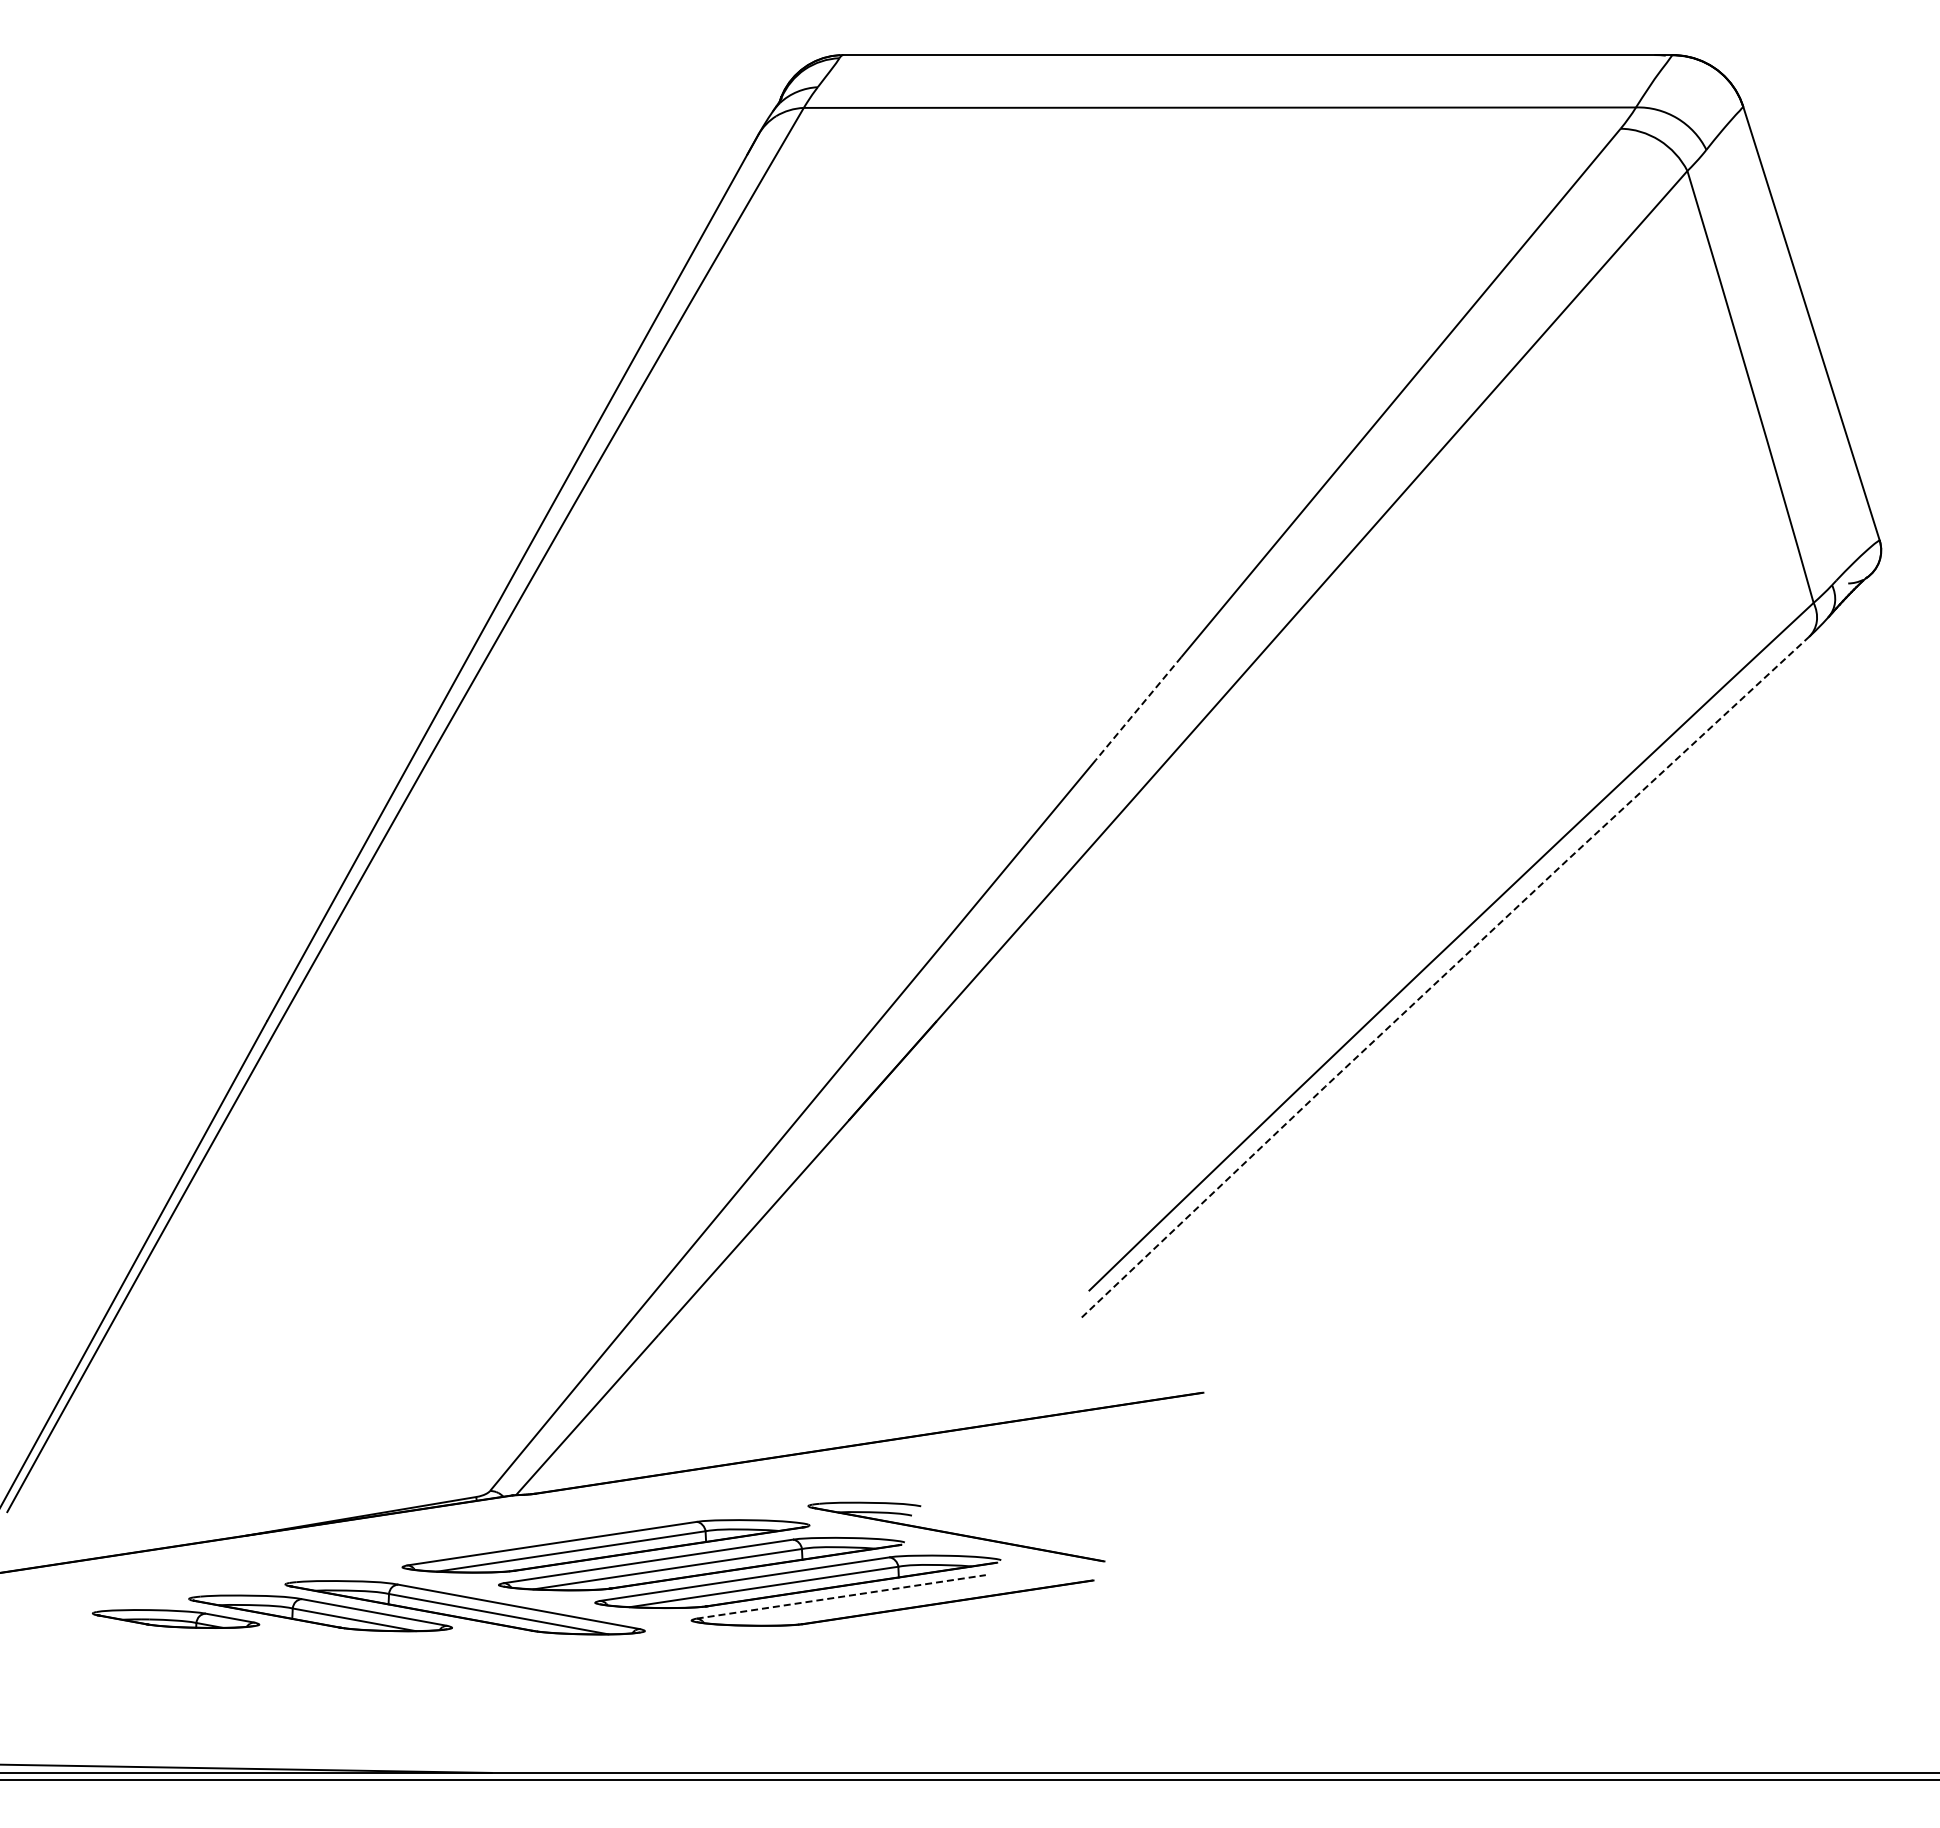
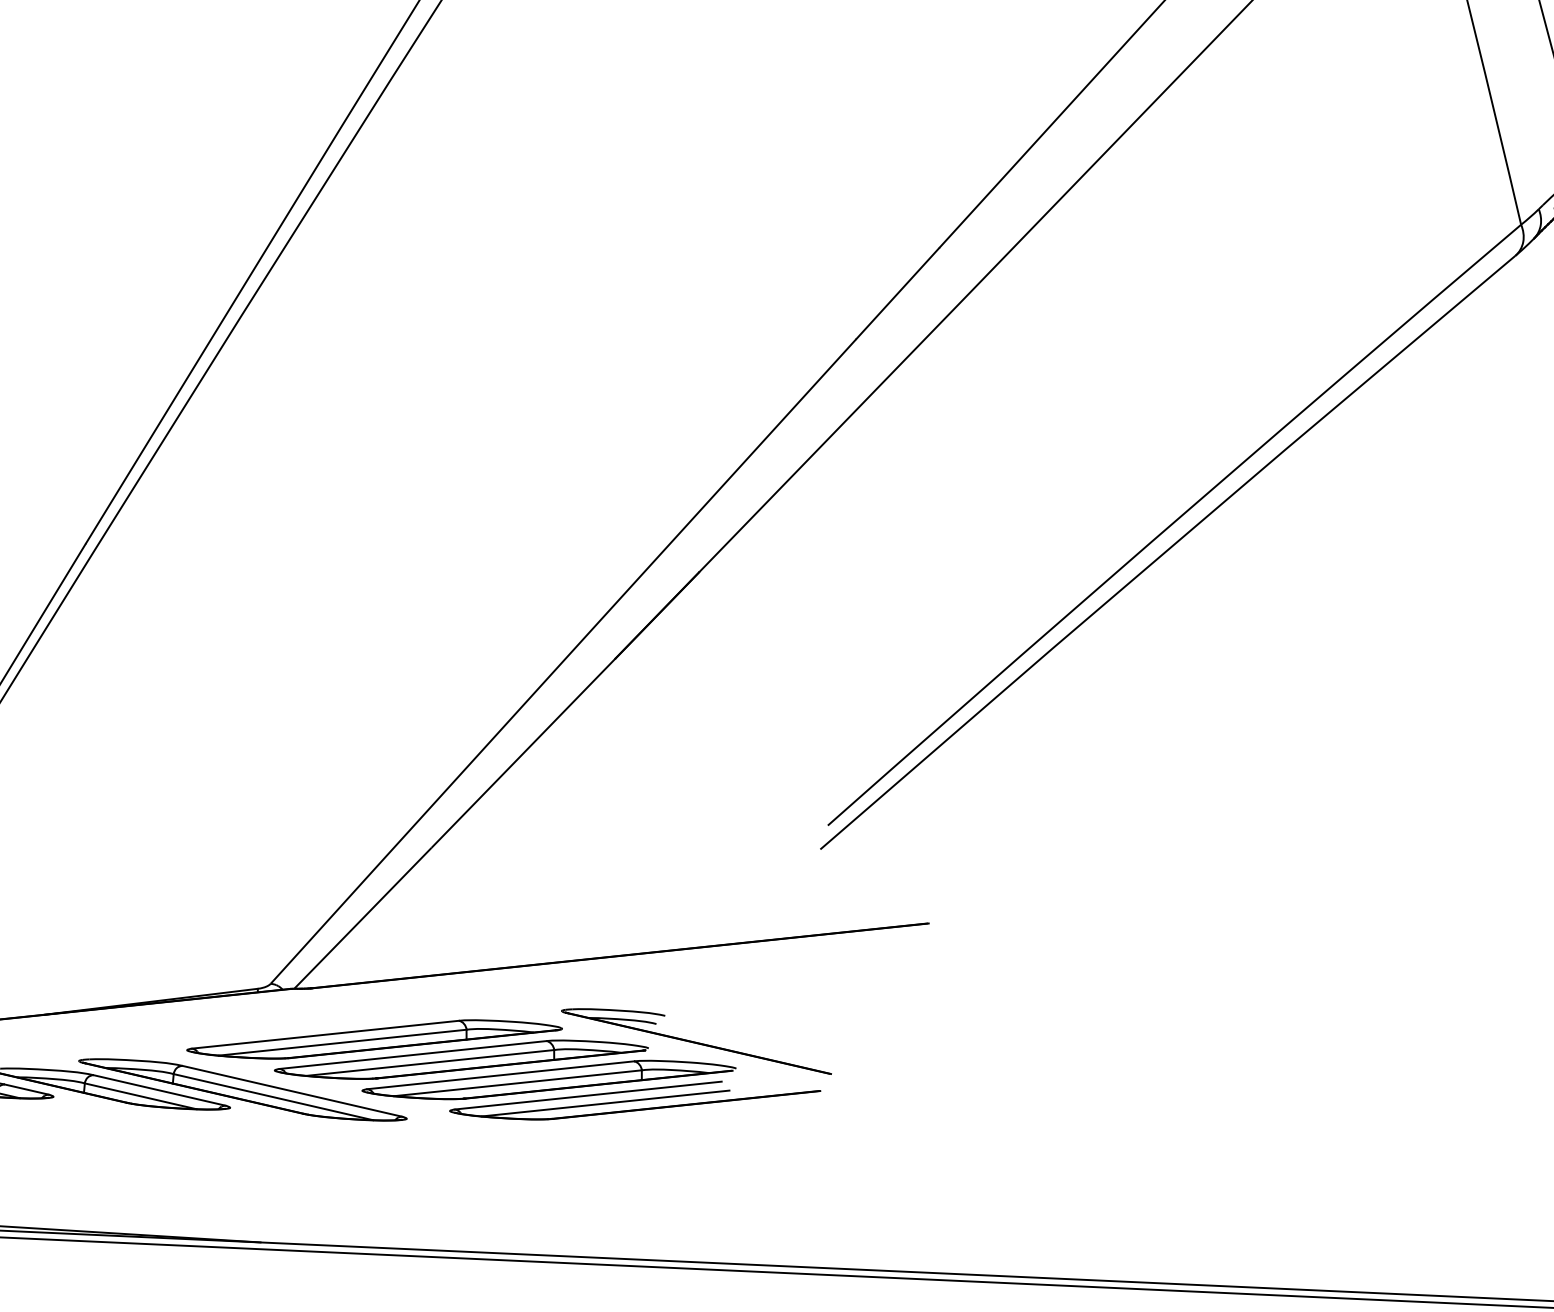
line: (1138, 708) -> (897, 293), dashed -> solid
line: (1444, 975) -> (1167, 550), dashed -> solid
line: (841, 1596) -> (588, 1095), dashed -> solid
line: (860, 1604) -> (605, 1103), added

